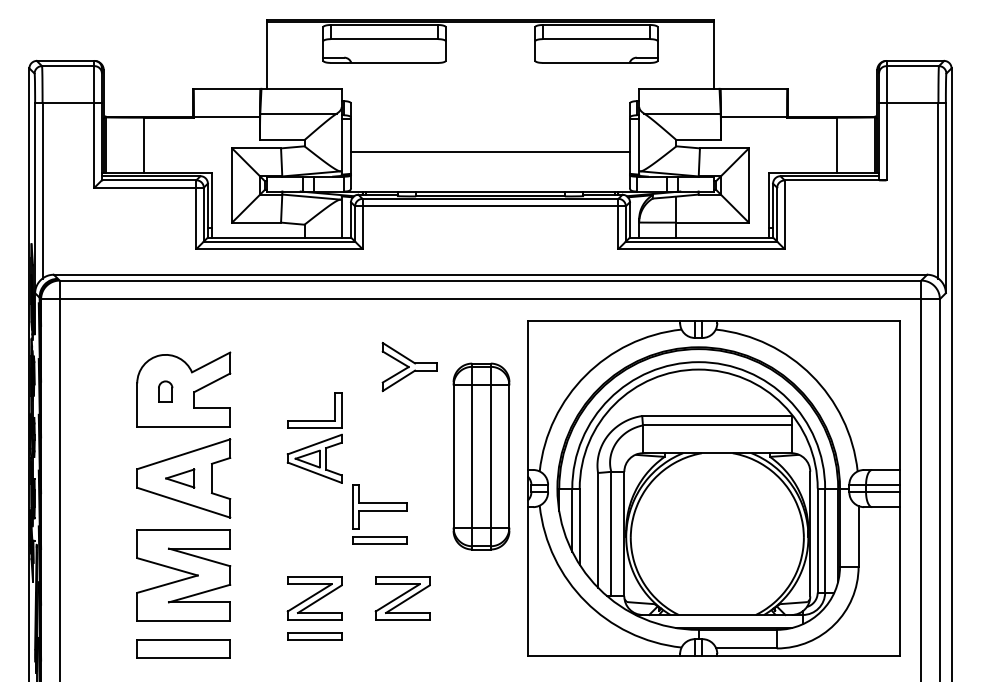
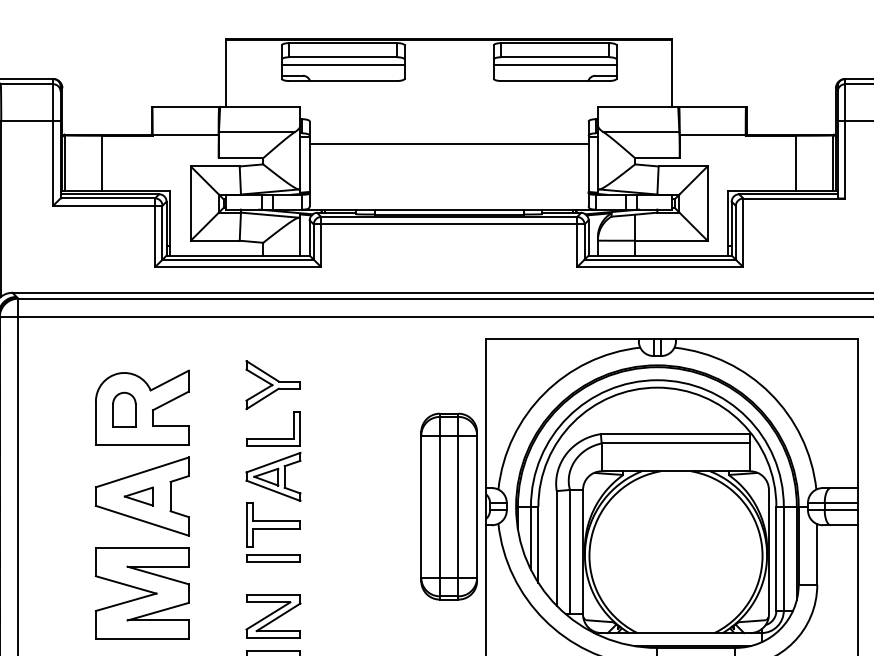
line: (384, 46) -> (343, 64), added
line: (596, 46) -> (555, 64), added
line: (490, 152) -> (449, 144), moved
part: (409, 367) -> (273, 385), moved
part: (165, 391) -> (124, 409), size x1.67
part: (481, 456) -> (449, 506), moved
part: (379, 514) -> (273, 532), moved
part: (402, 598) -> (361, 616), removed

